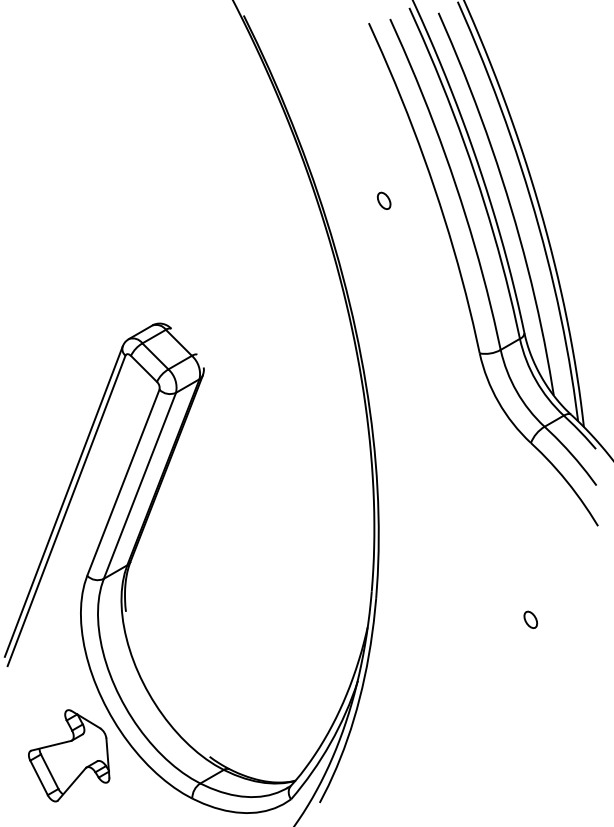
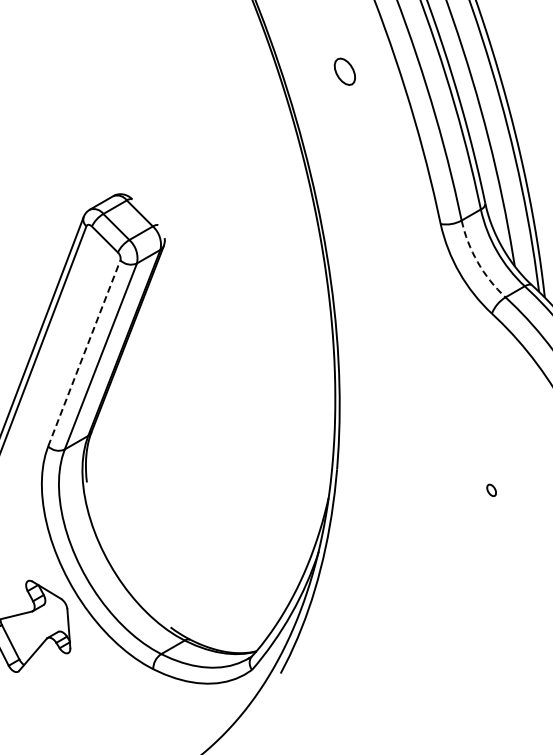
part: (384, 200) -> (345, 71), size x1.6
arc: (516, 391) -> (477, 262), solid -> dashed
line: (123, 482) -> (84, 353), solid -> dashed
part: (530, 619) -> (491, 490), size x0.7

